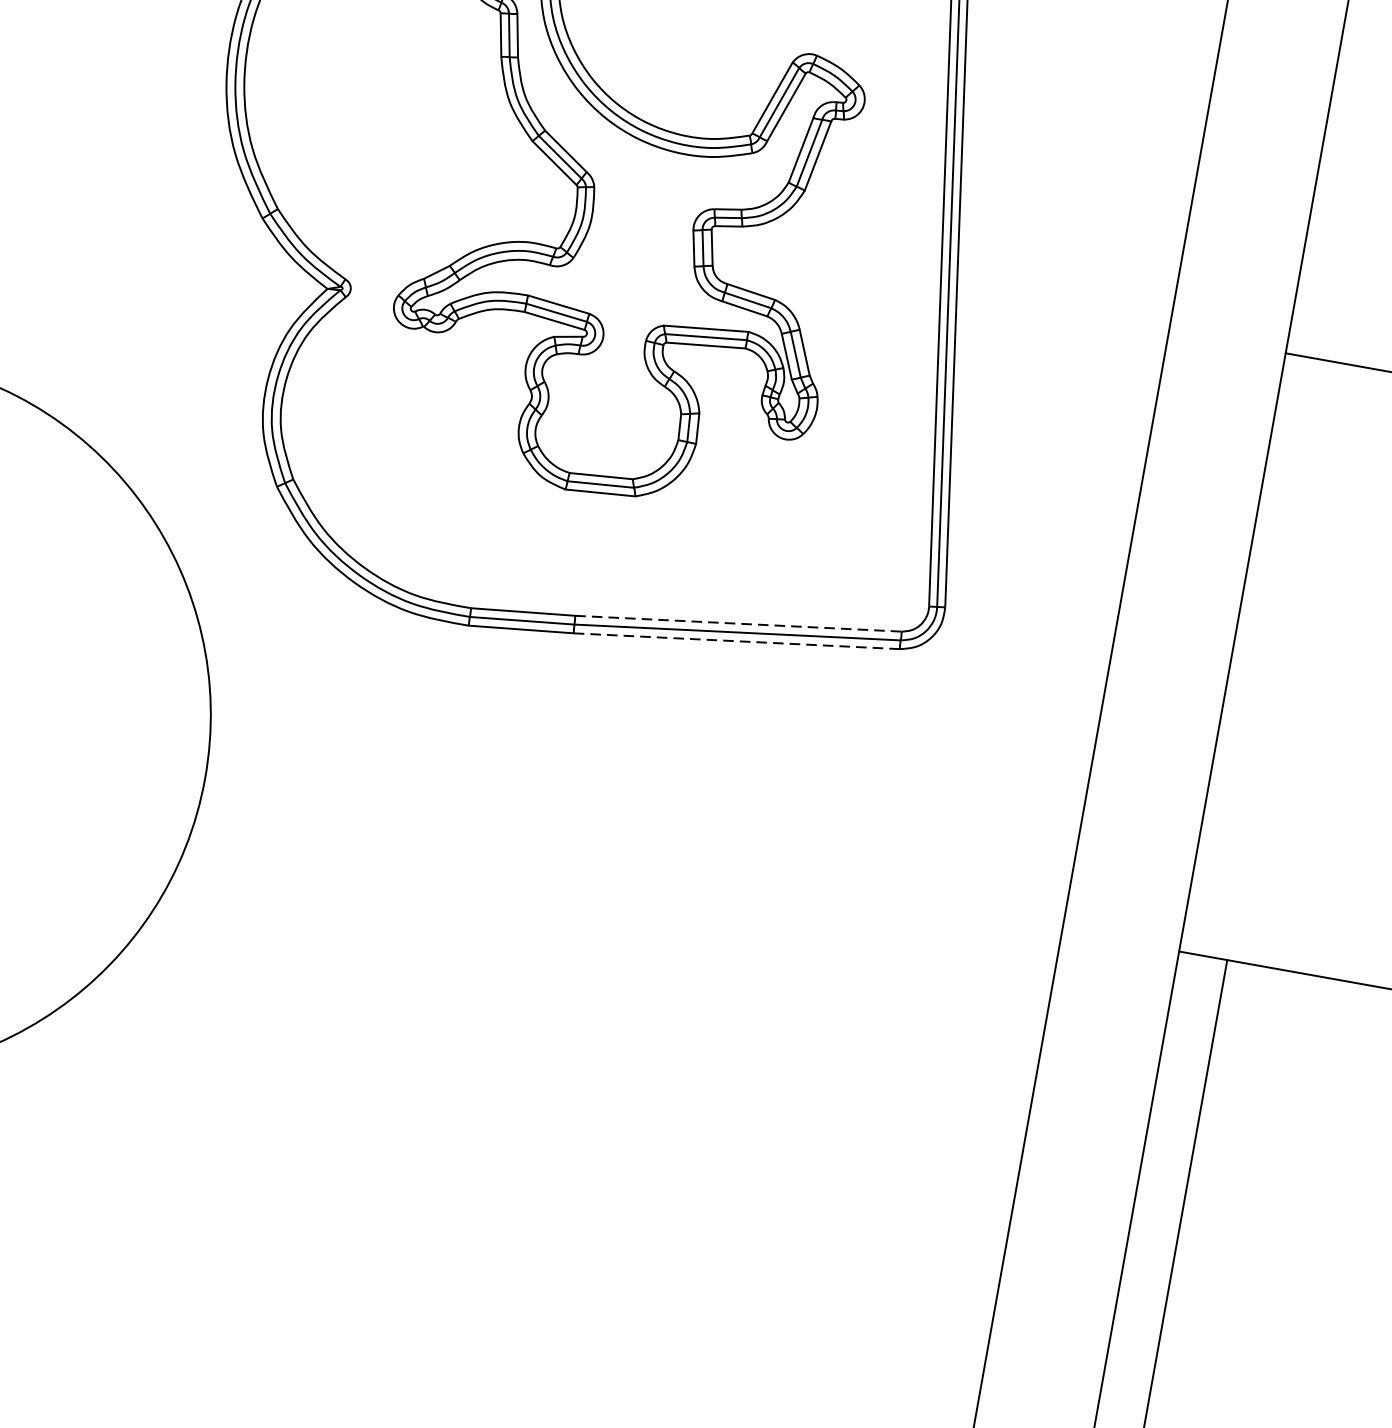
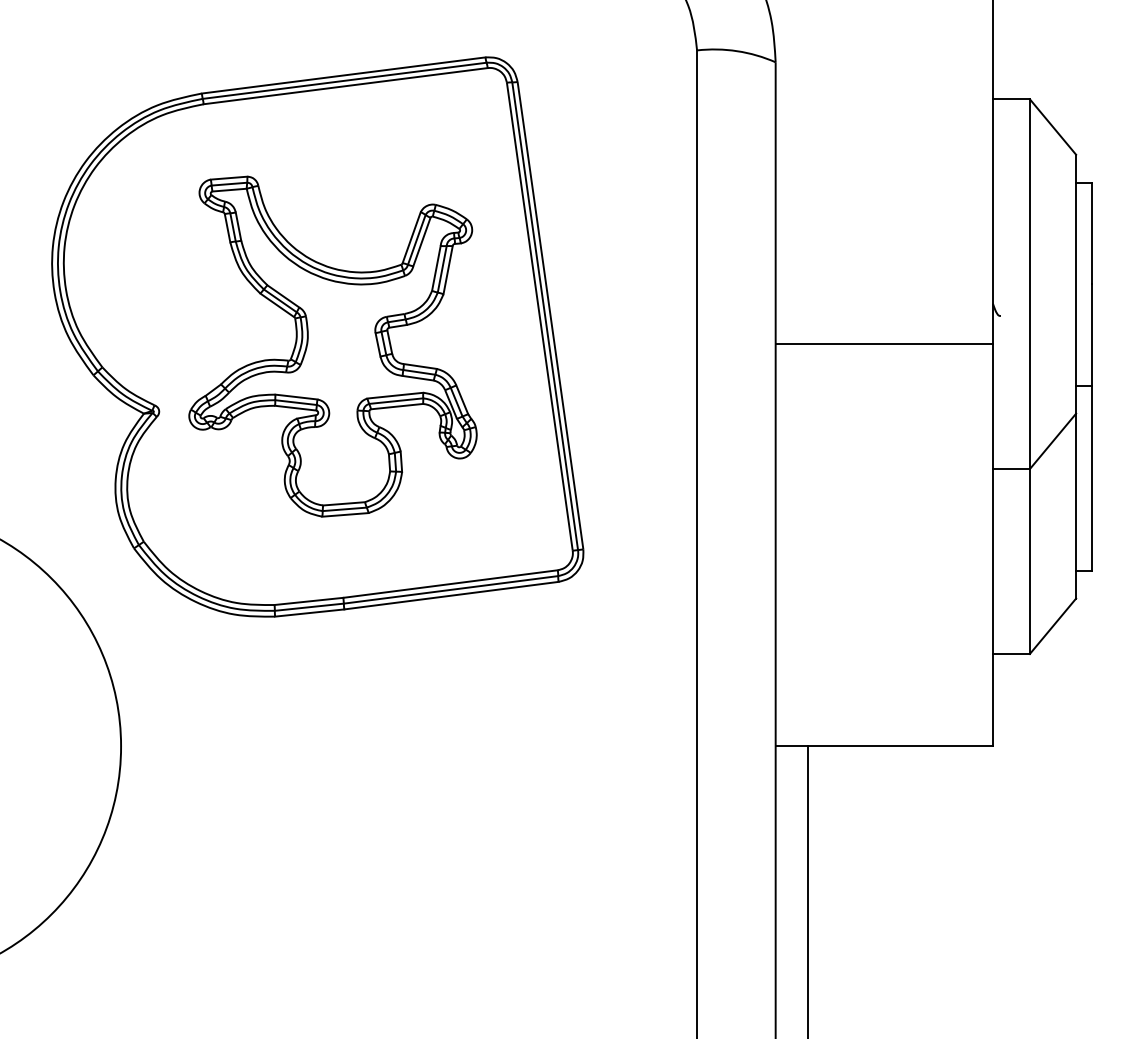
line: (740, 623) -> (451, 583), dashed -> solid
line: (735, 640) -> (450, 595), dashed -> solid

